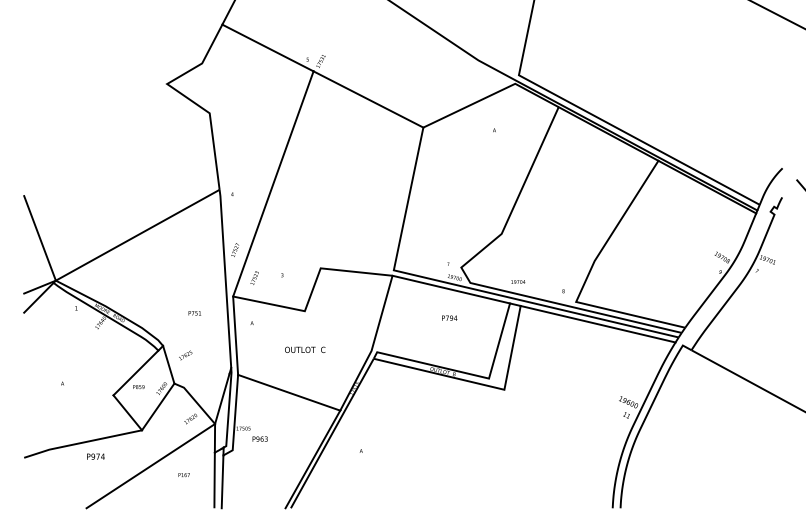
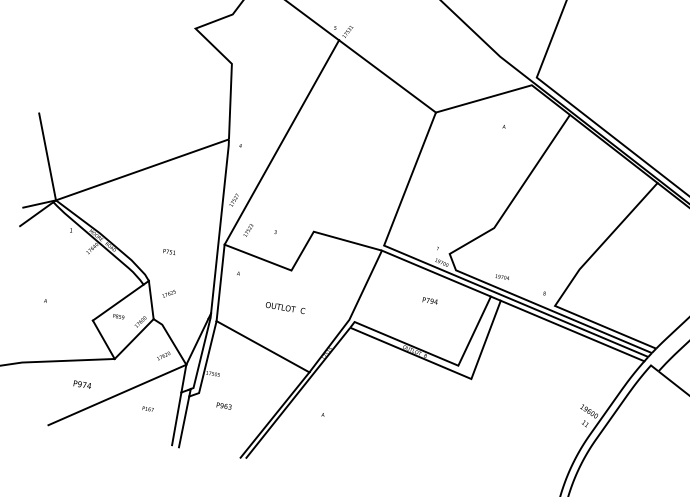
text: (194, 313) -> (169, 252), moved
text: (259, 438) -> (223, 405), moved
text: (95, 456) -> (82, 384), moved

